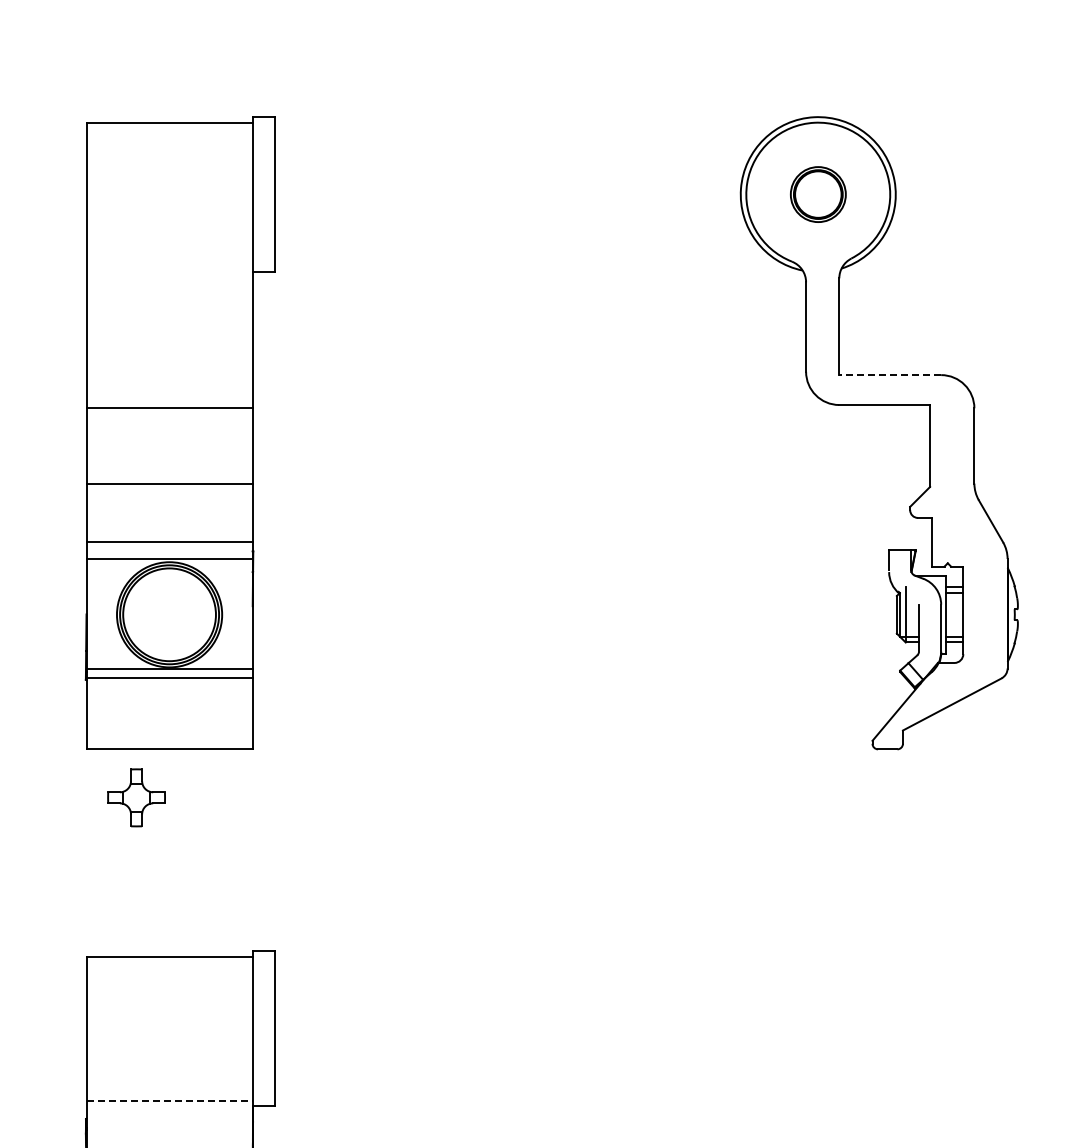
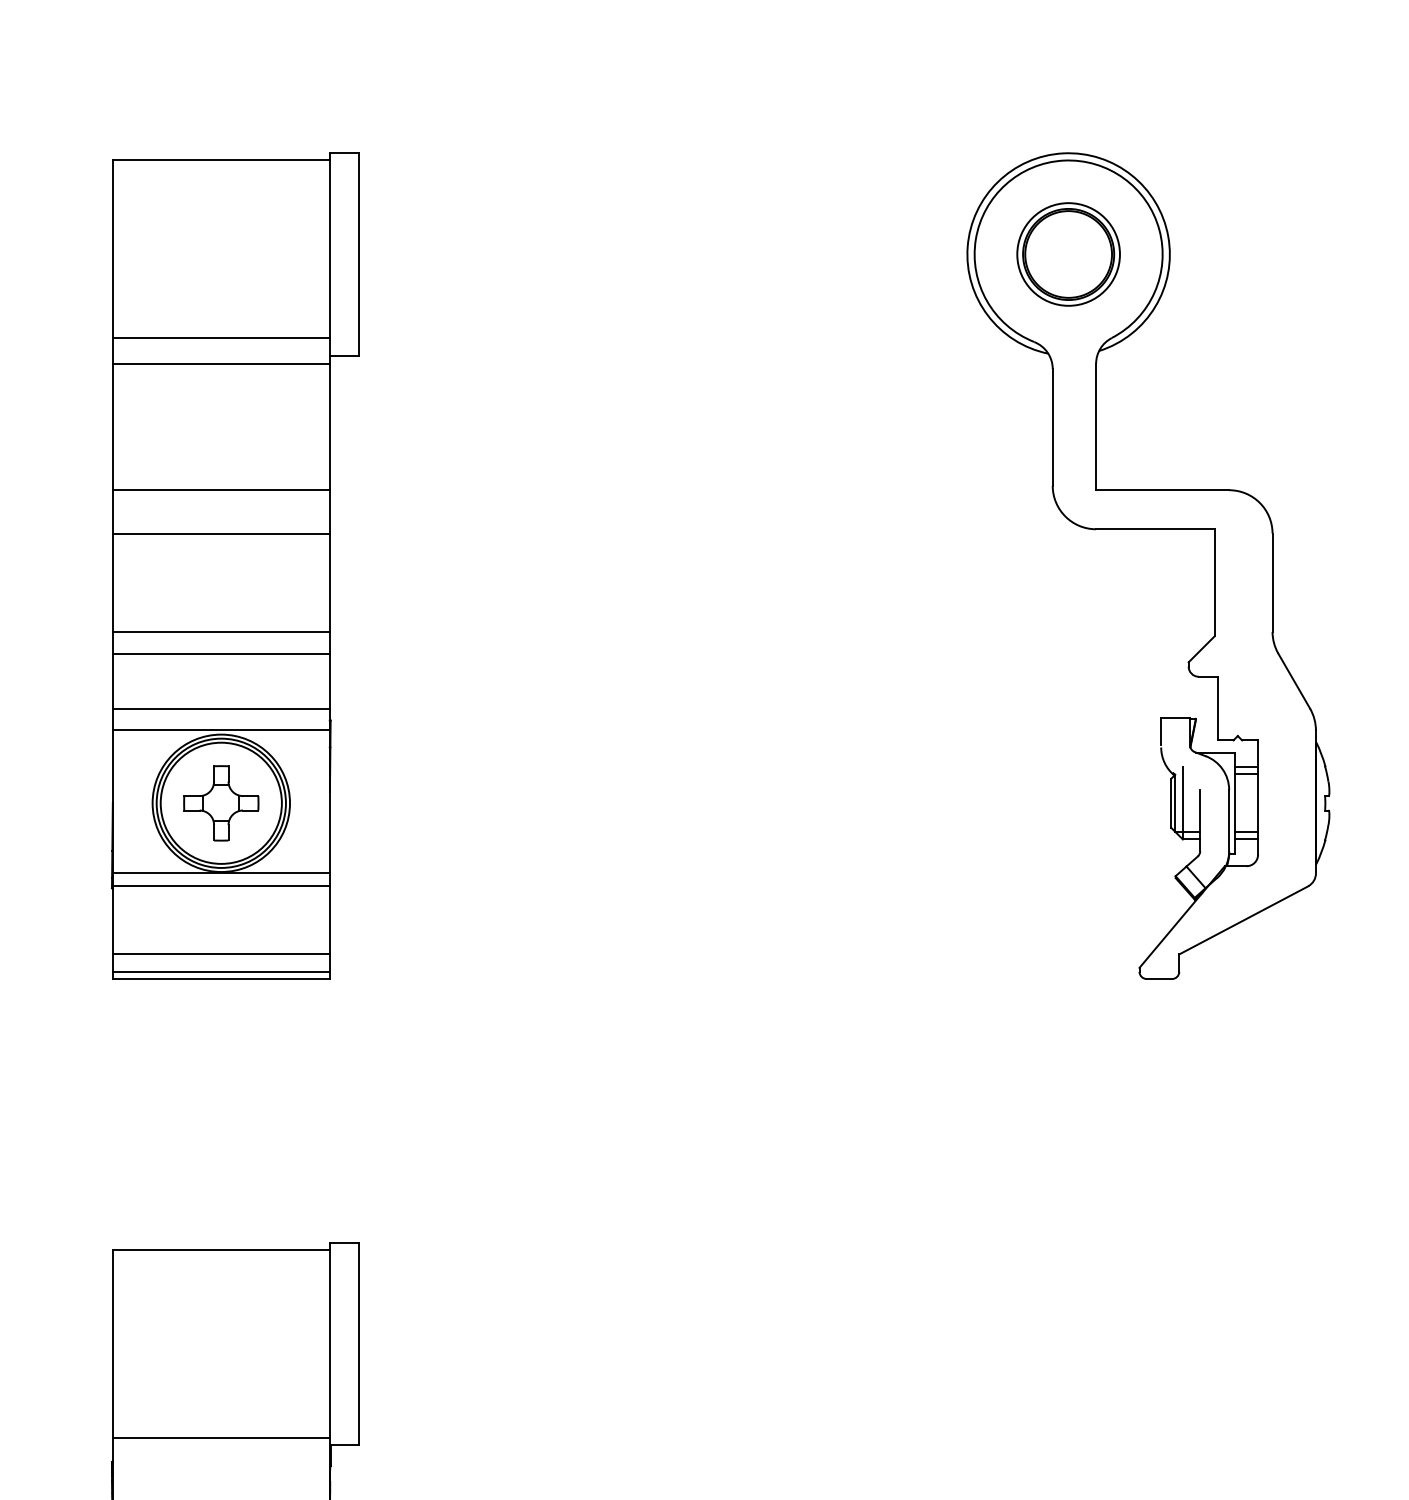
part: (818, 194) -> (1068, 254), size x1.43
line: (169, 258) -> (221, 337), added
line: (169, 278) -> (221, 364), added
line: (169, 375) -> (221, 490), added
line: (890, 375) -> (1162, 490), dashed -> solid
line: (169, 500) -> (221, 653), added
line: (169, 730) -> (221, 954), added
line: (169, 743) -> (221, 971), added
part: (136, 797) -> (221, 802), moved
line: (170, 1100) -> (222, 1437), dashed -> solid

